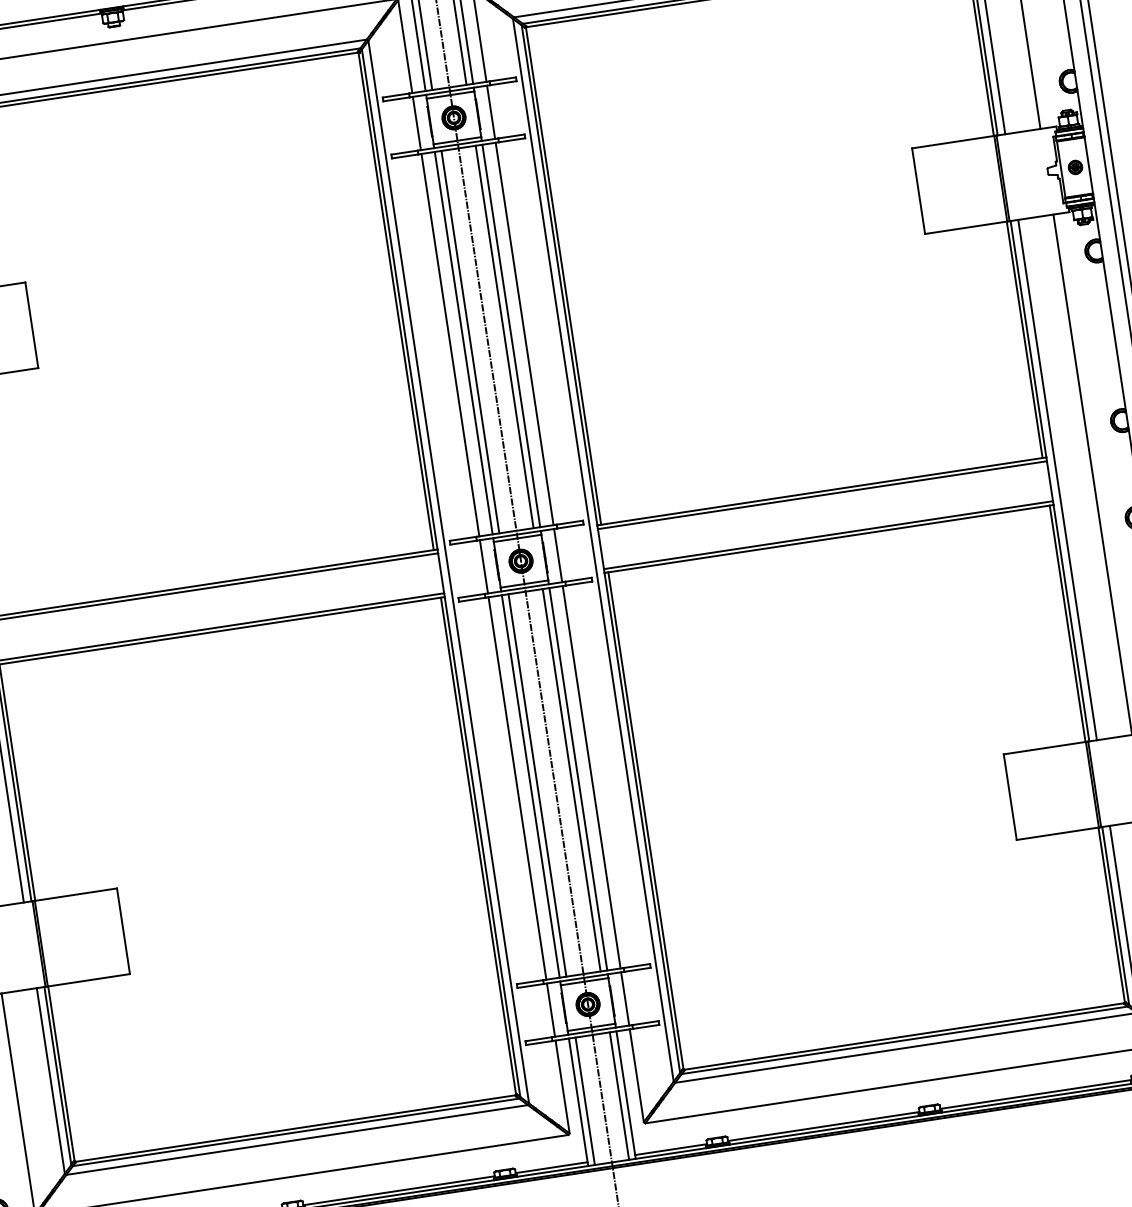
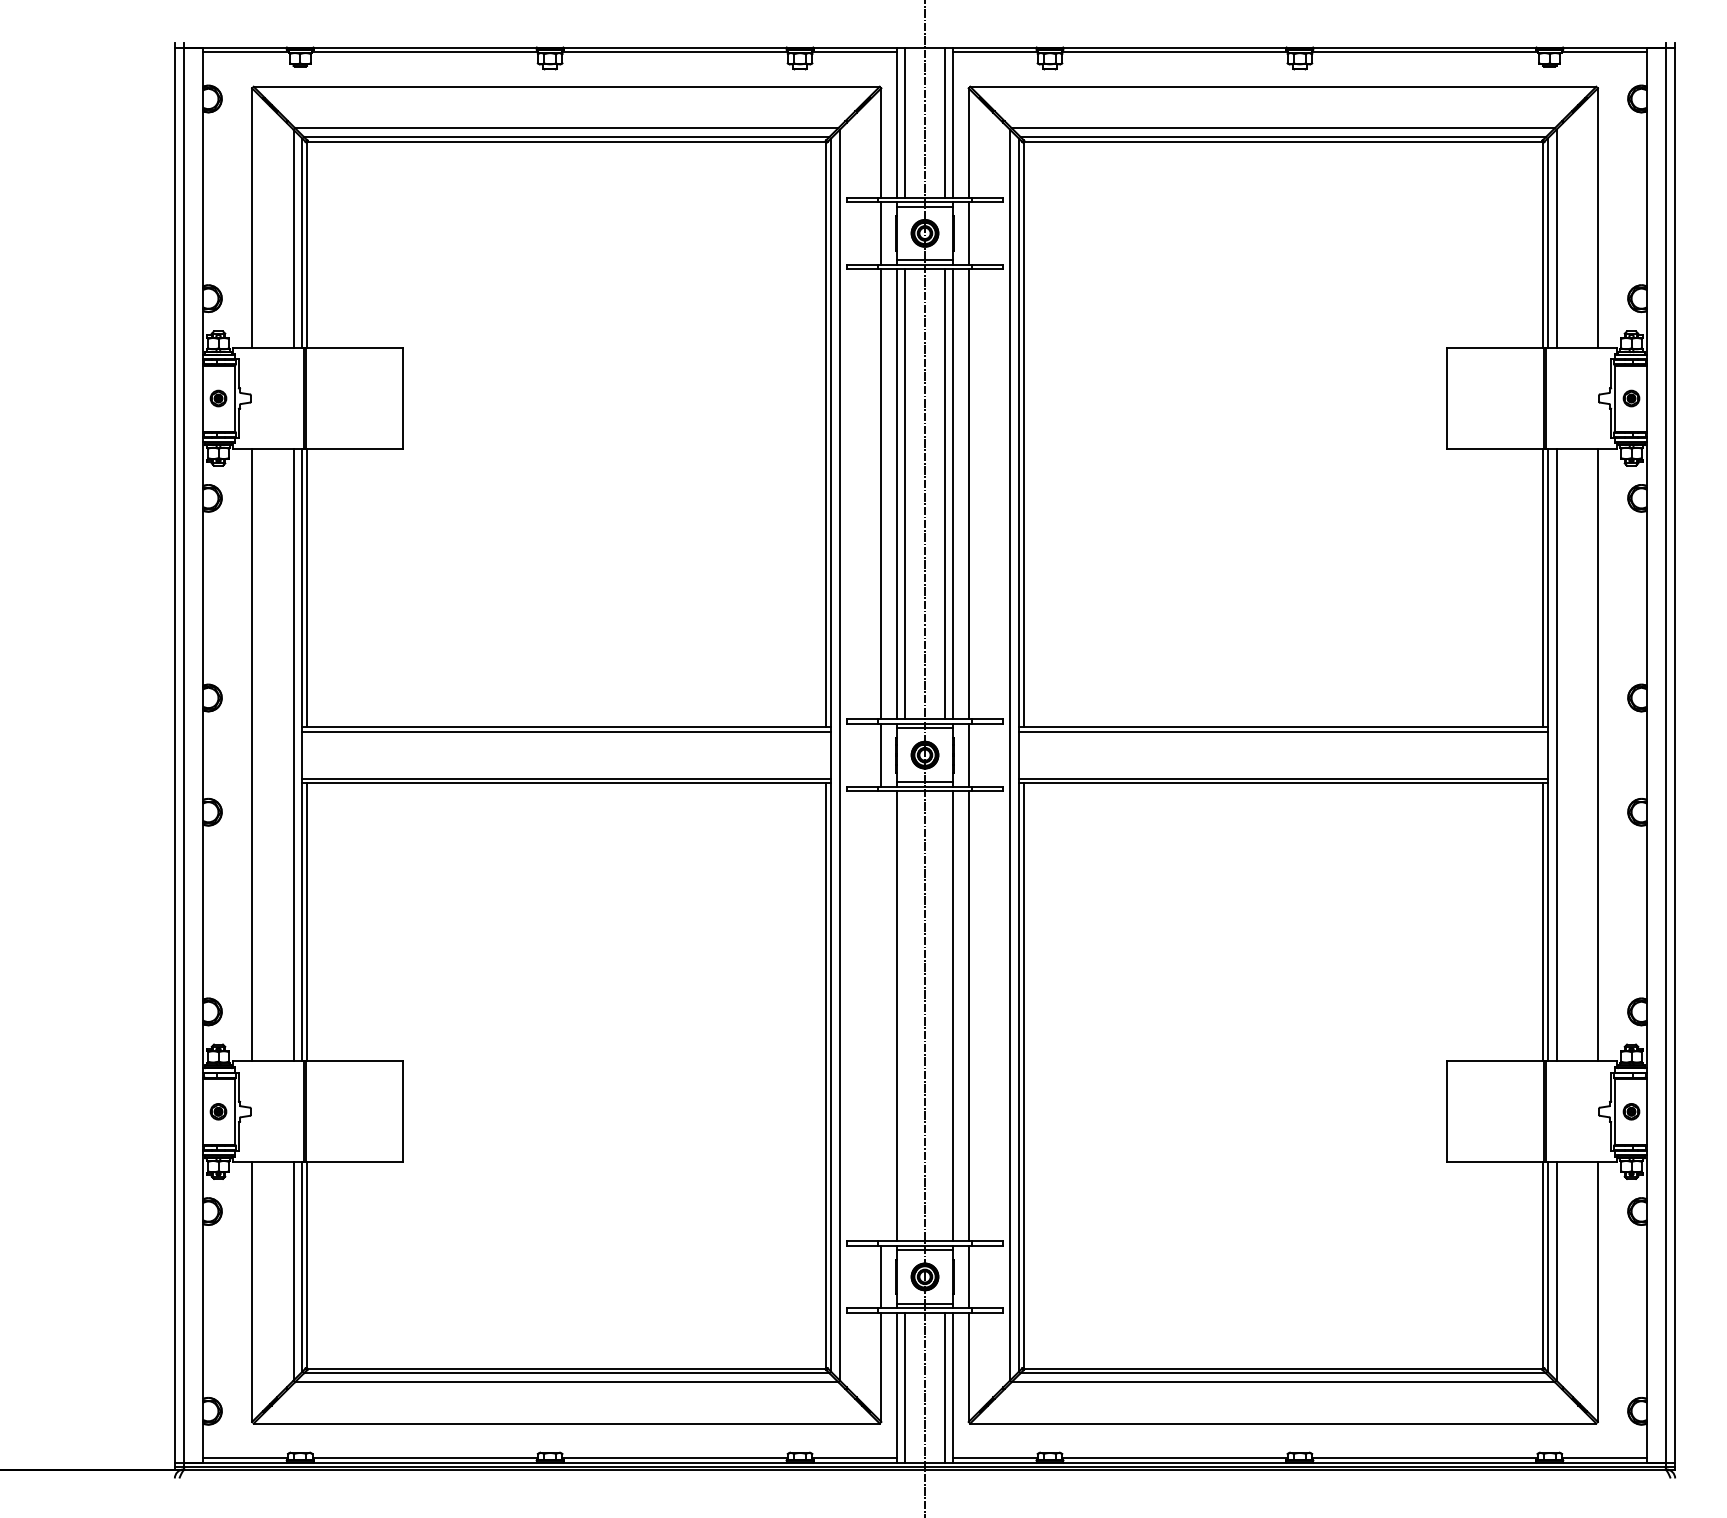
line: (571, 779) -> (945, 1015), removed
line: (537, 785) -> (904, 1015), removed
line: (517, 788) -> (881, 1015), removed

